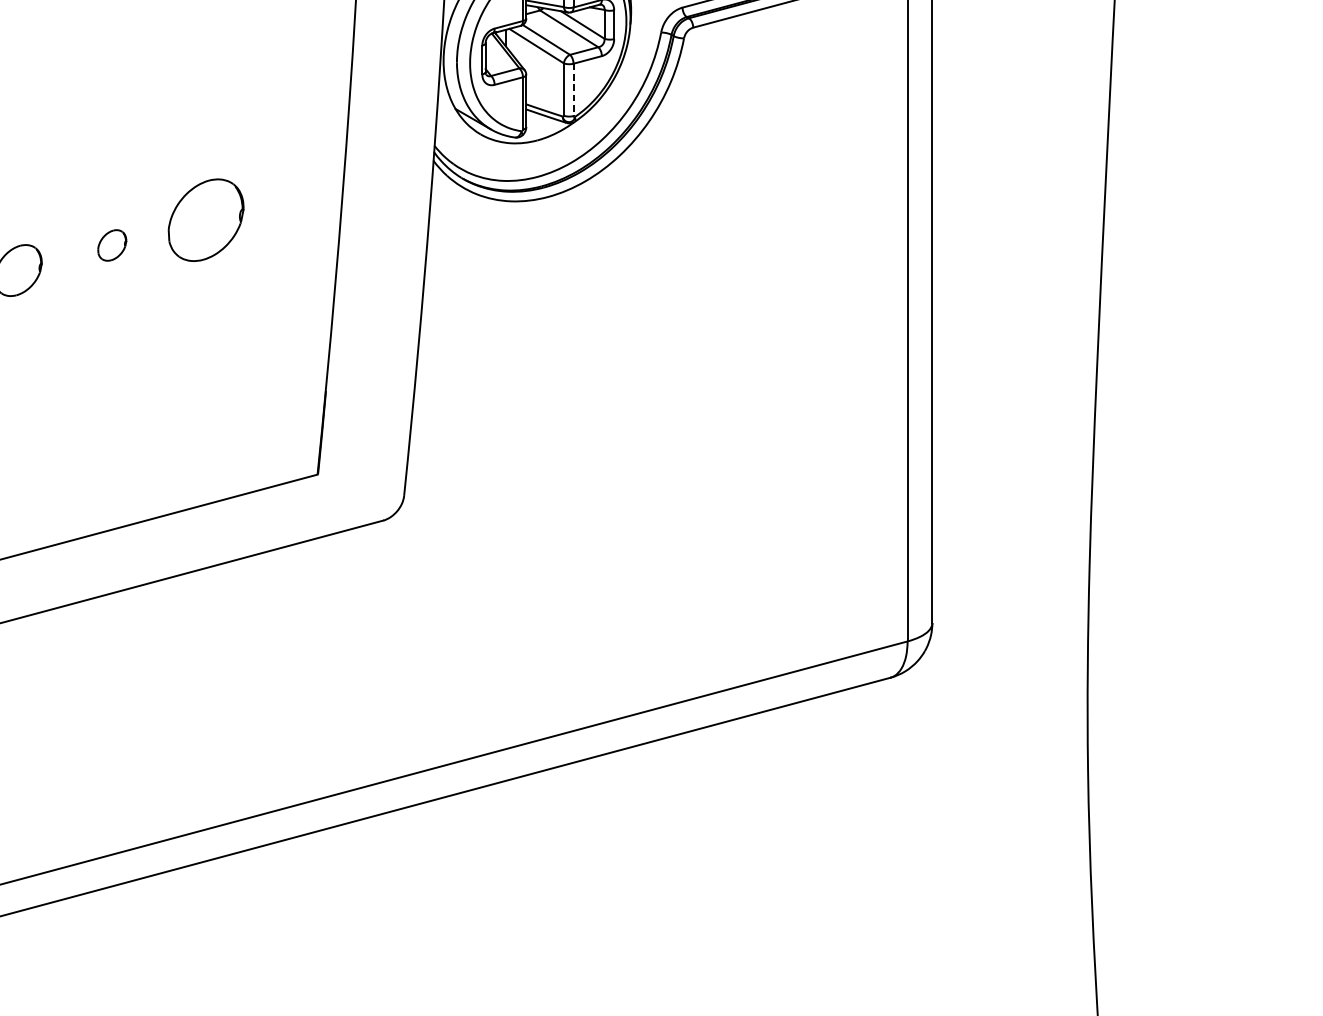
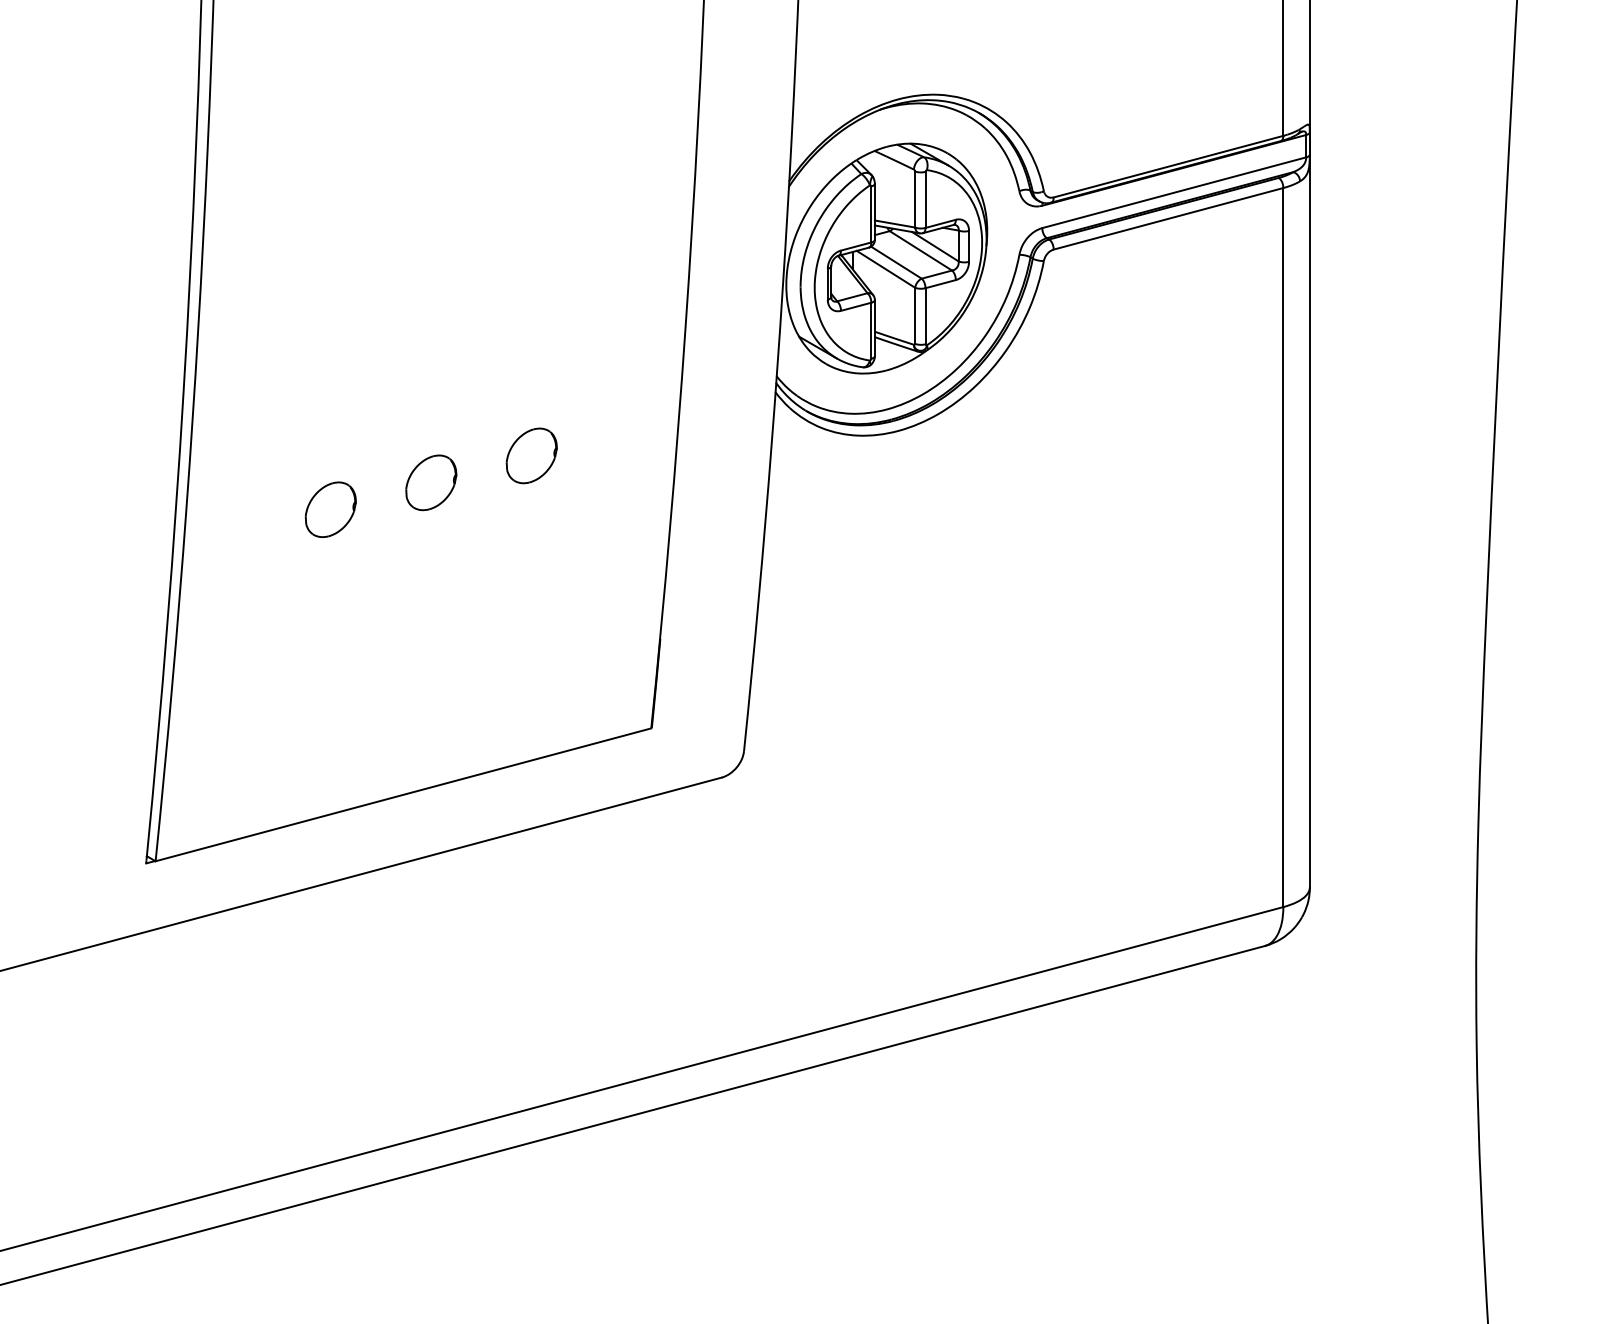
line: (573, 90) -> (925, 316), dashed -> solid
part: (205, 219) -> (531, 455), size x0.62
part: (112, 245) -> (431, 482), size x1.67

